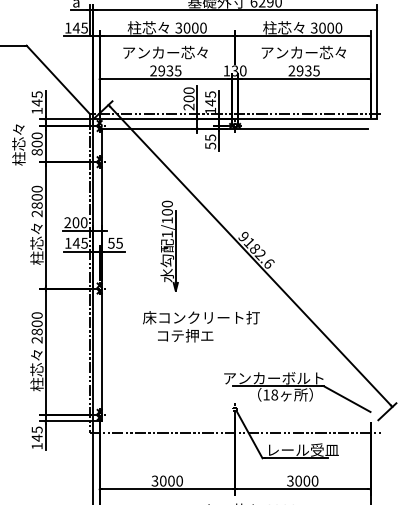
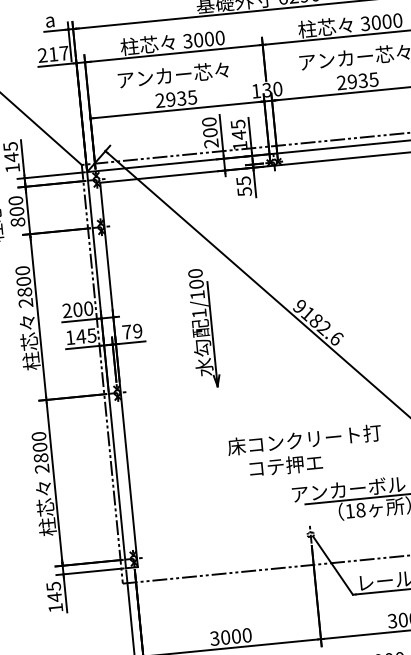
text: (76, 27) -> (53, 53), 145 -> 217
text: (115, 242) -> (132, 330), 55 -> 79
text: (201, 326) -> (305, 451), moved

